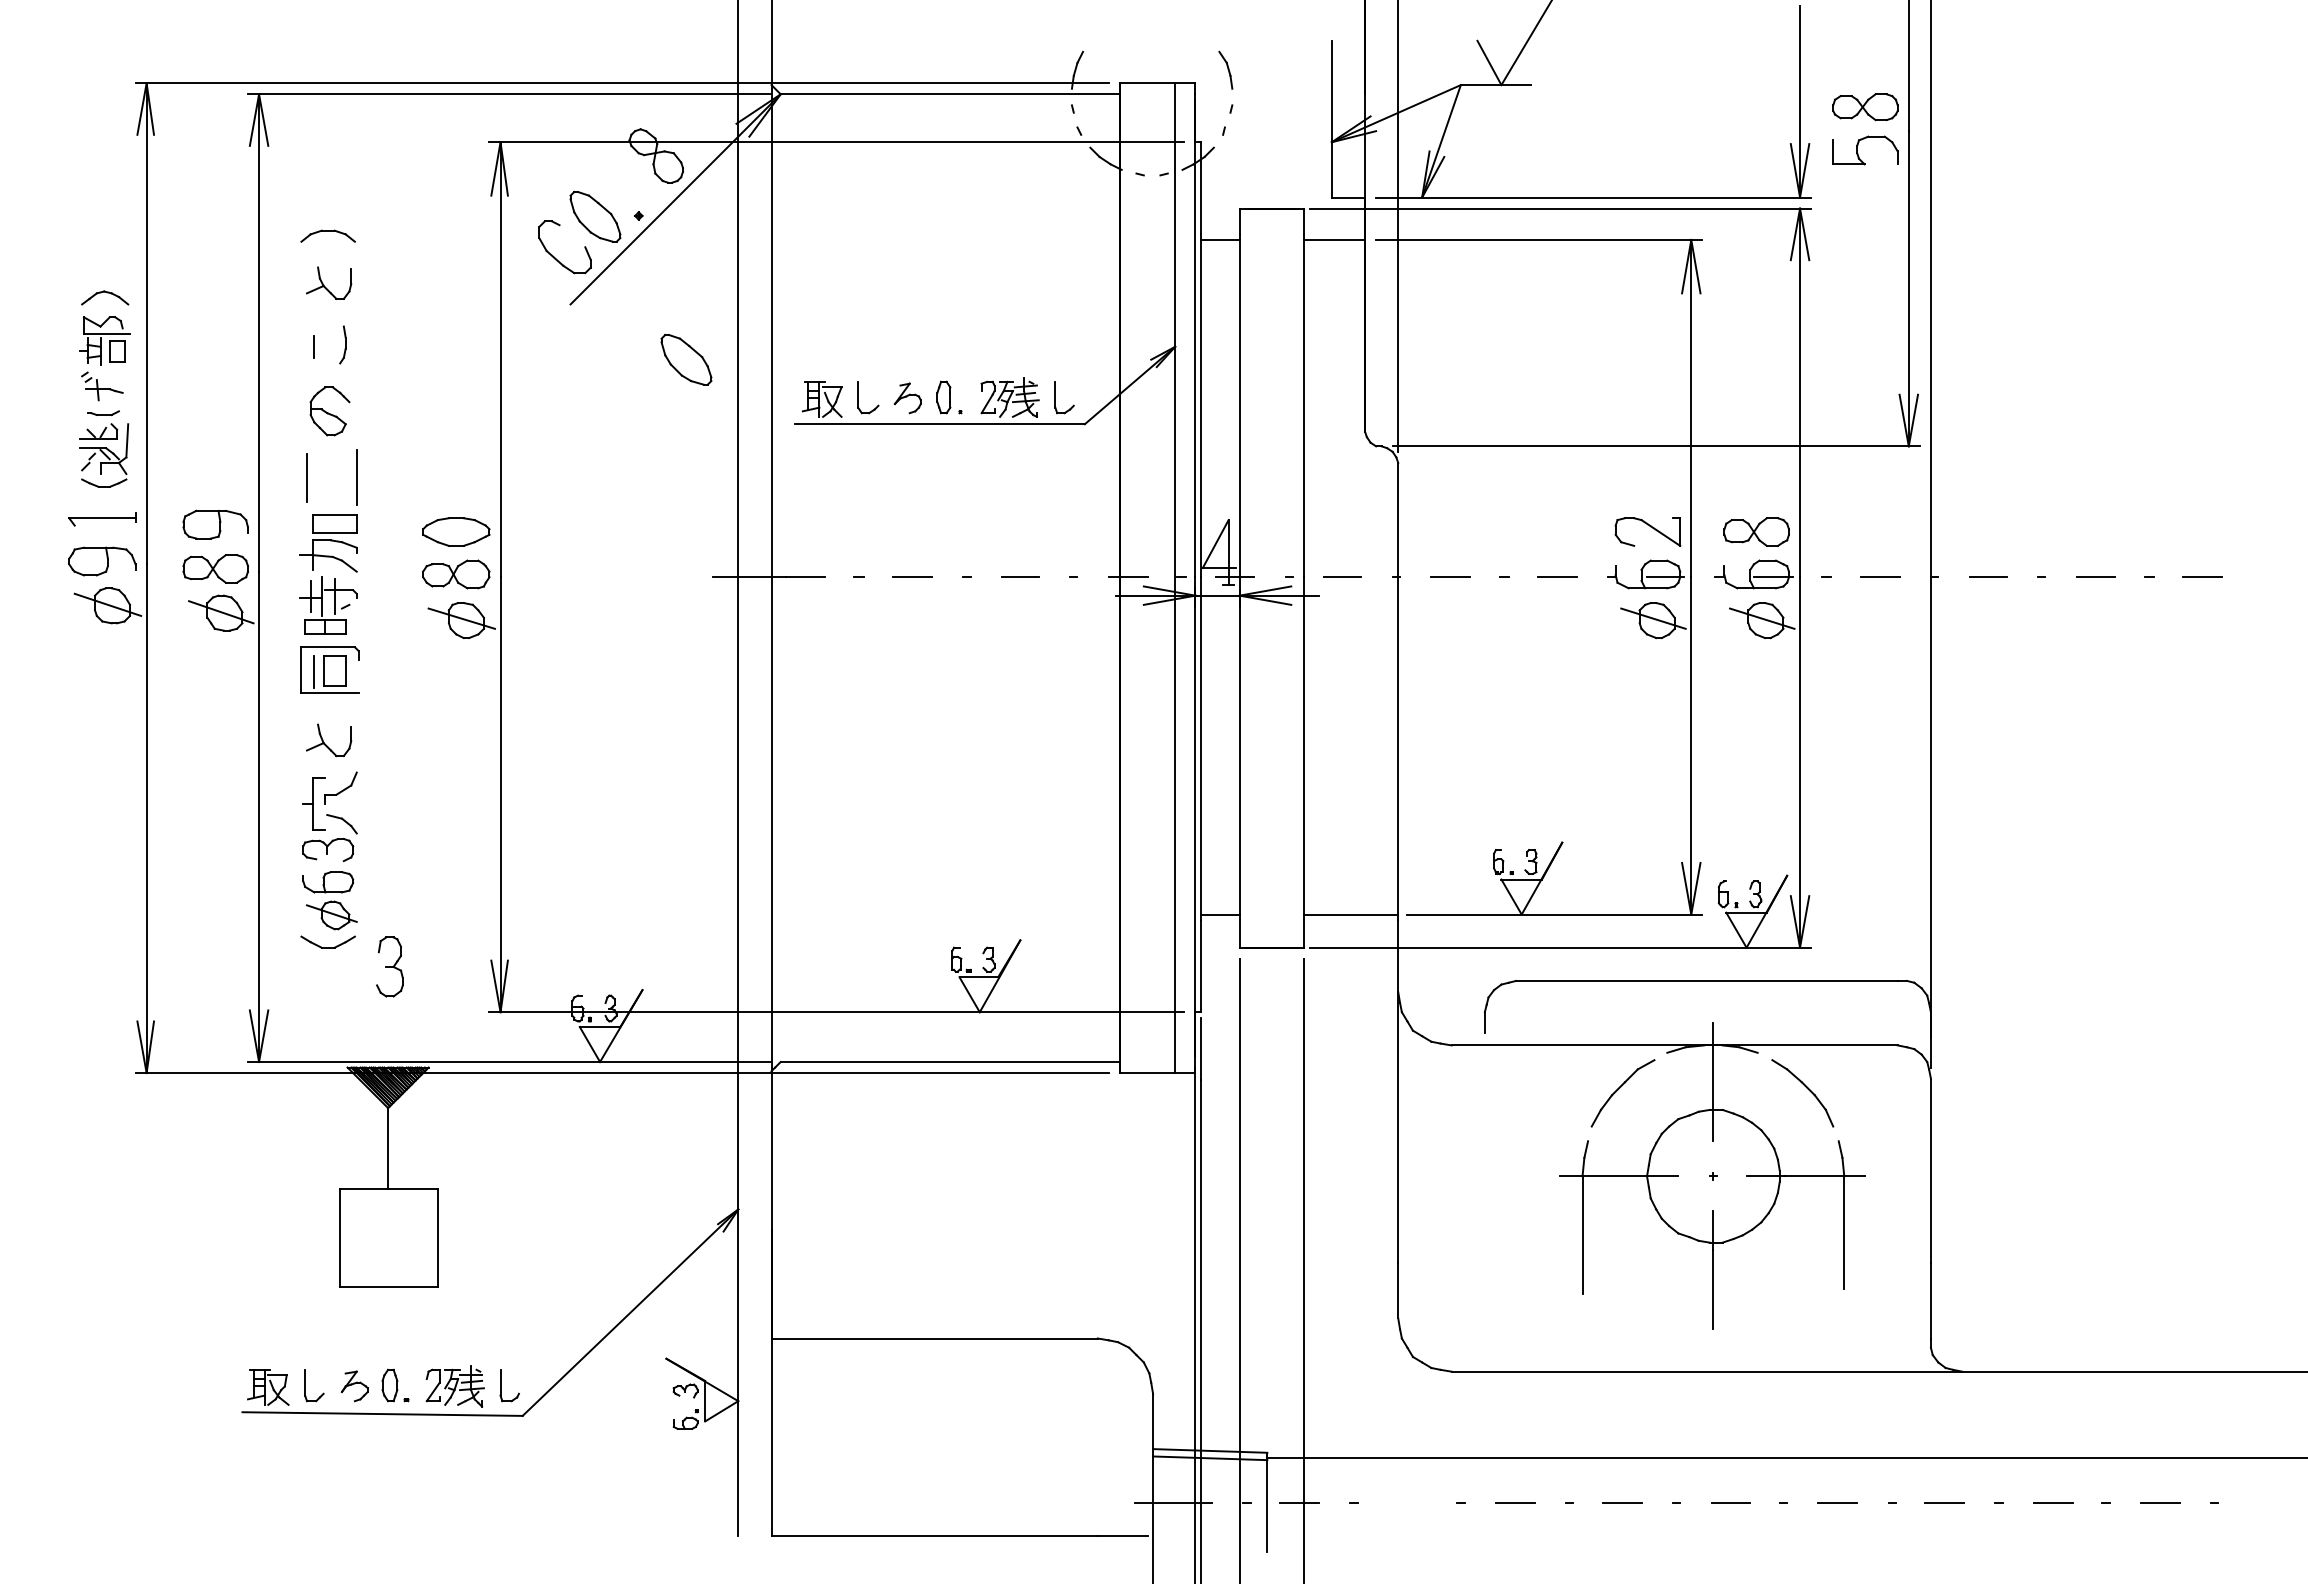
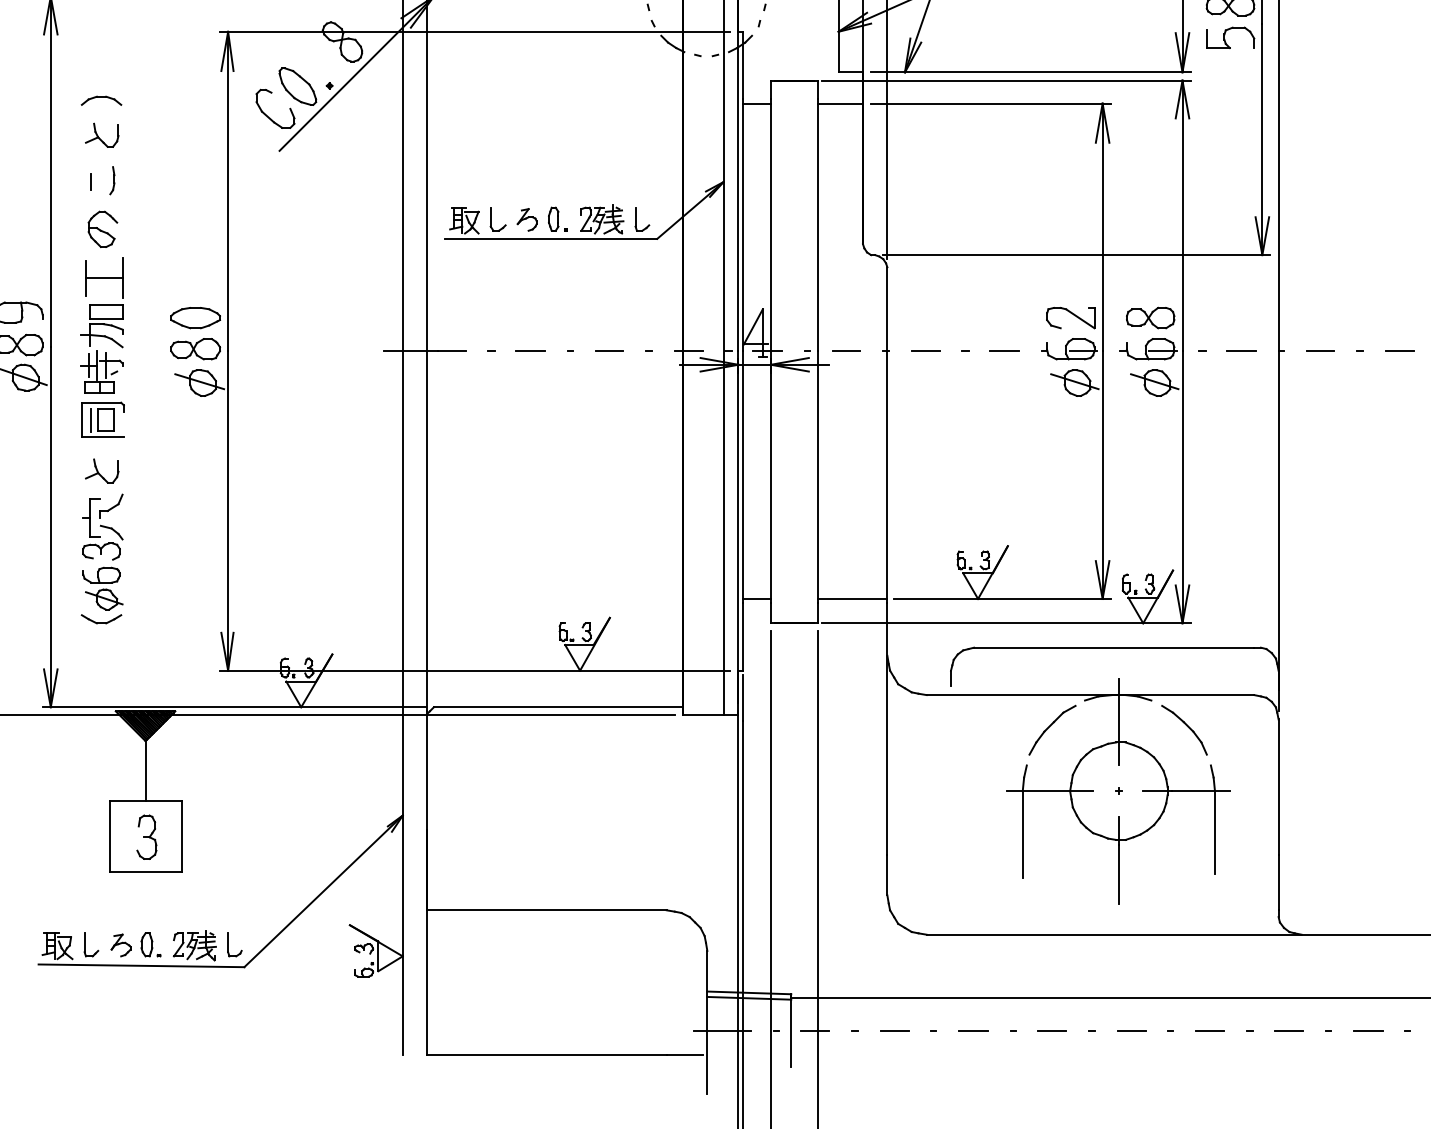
part: (686, 359) -> (364, 191), removed
line: (331, 477) -> (103, 278), added
part: (389, 966) -> (146, 836), moved
line: (1408, 1502) -> (894, 1030), added

